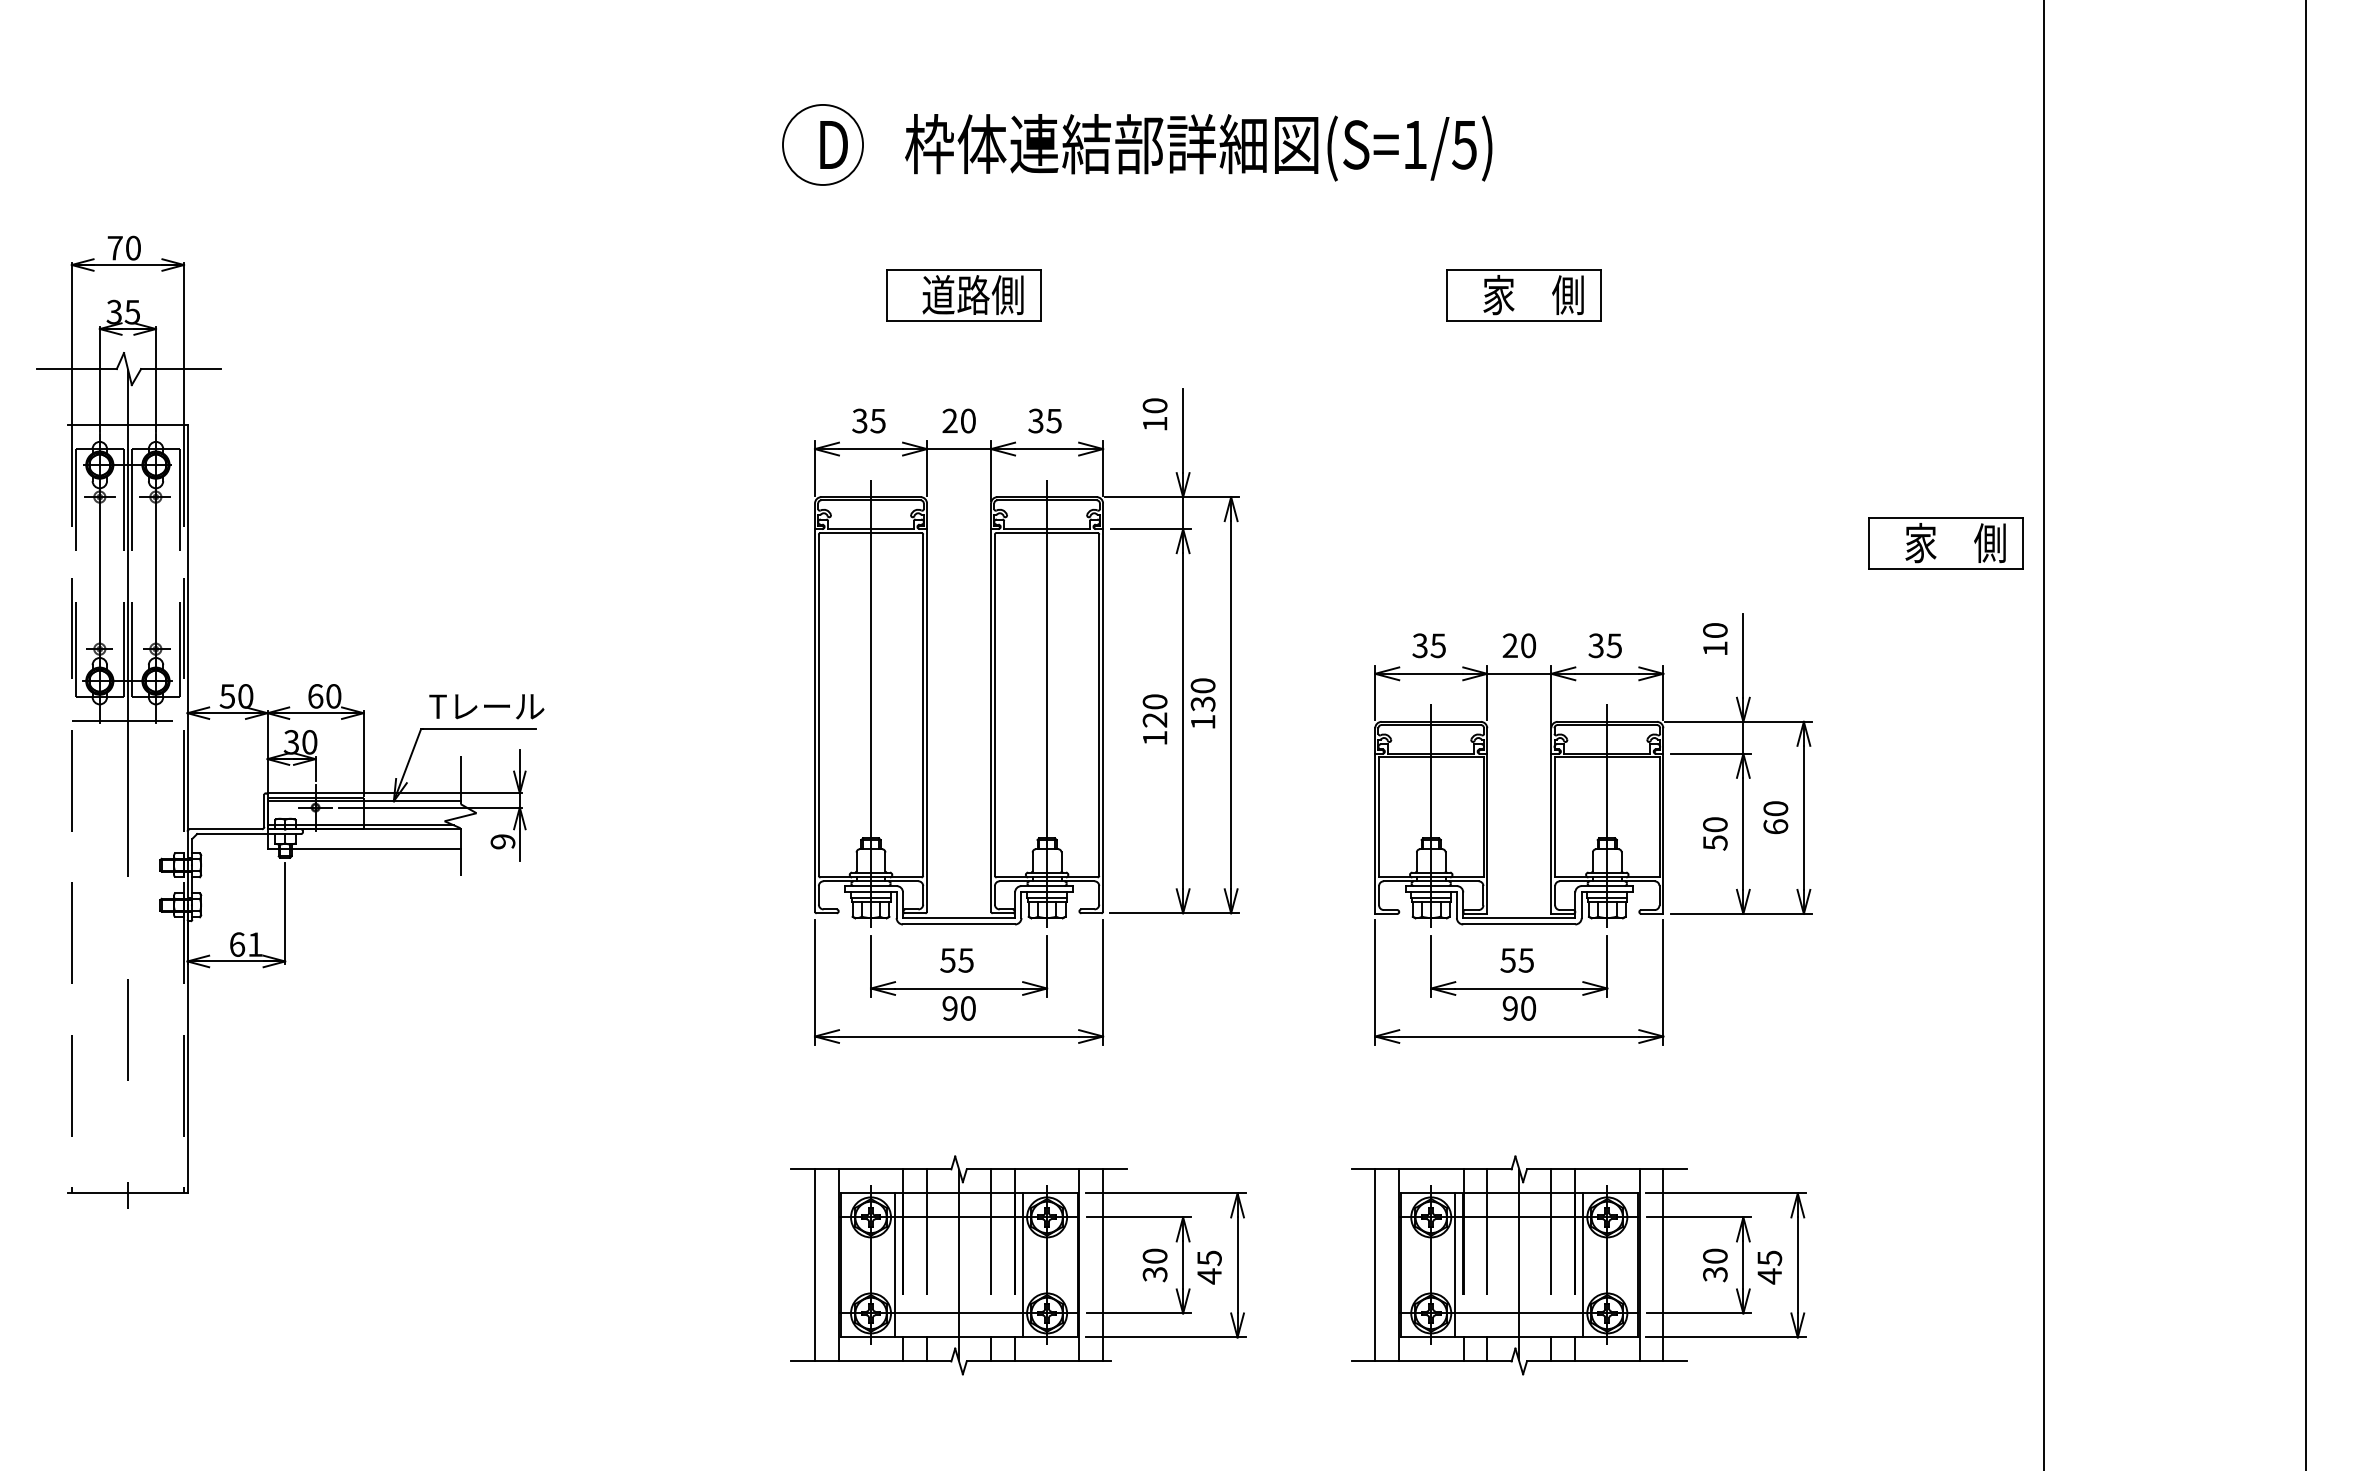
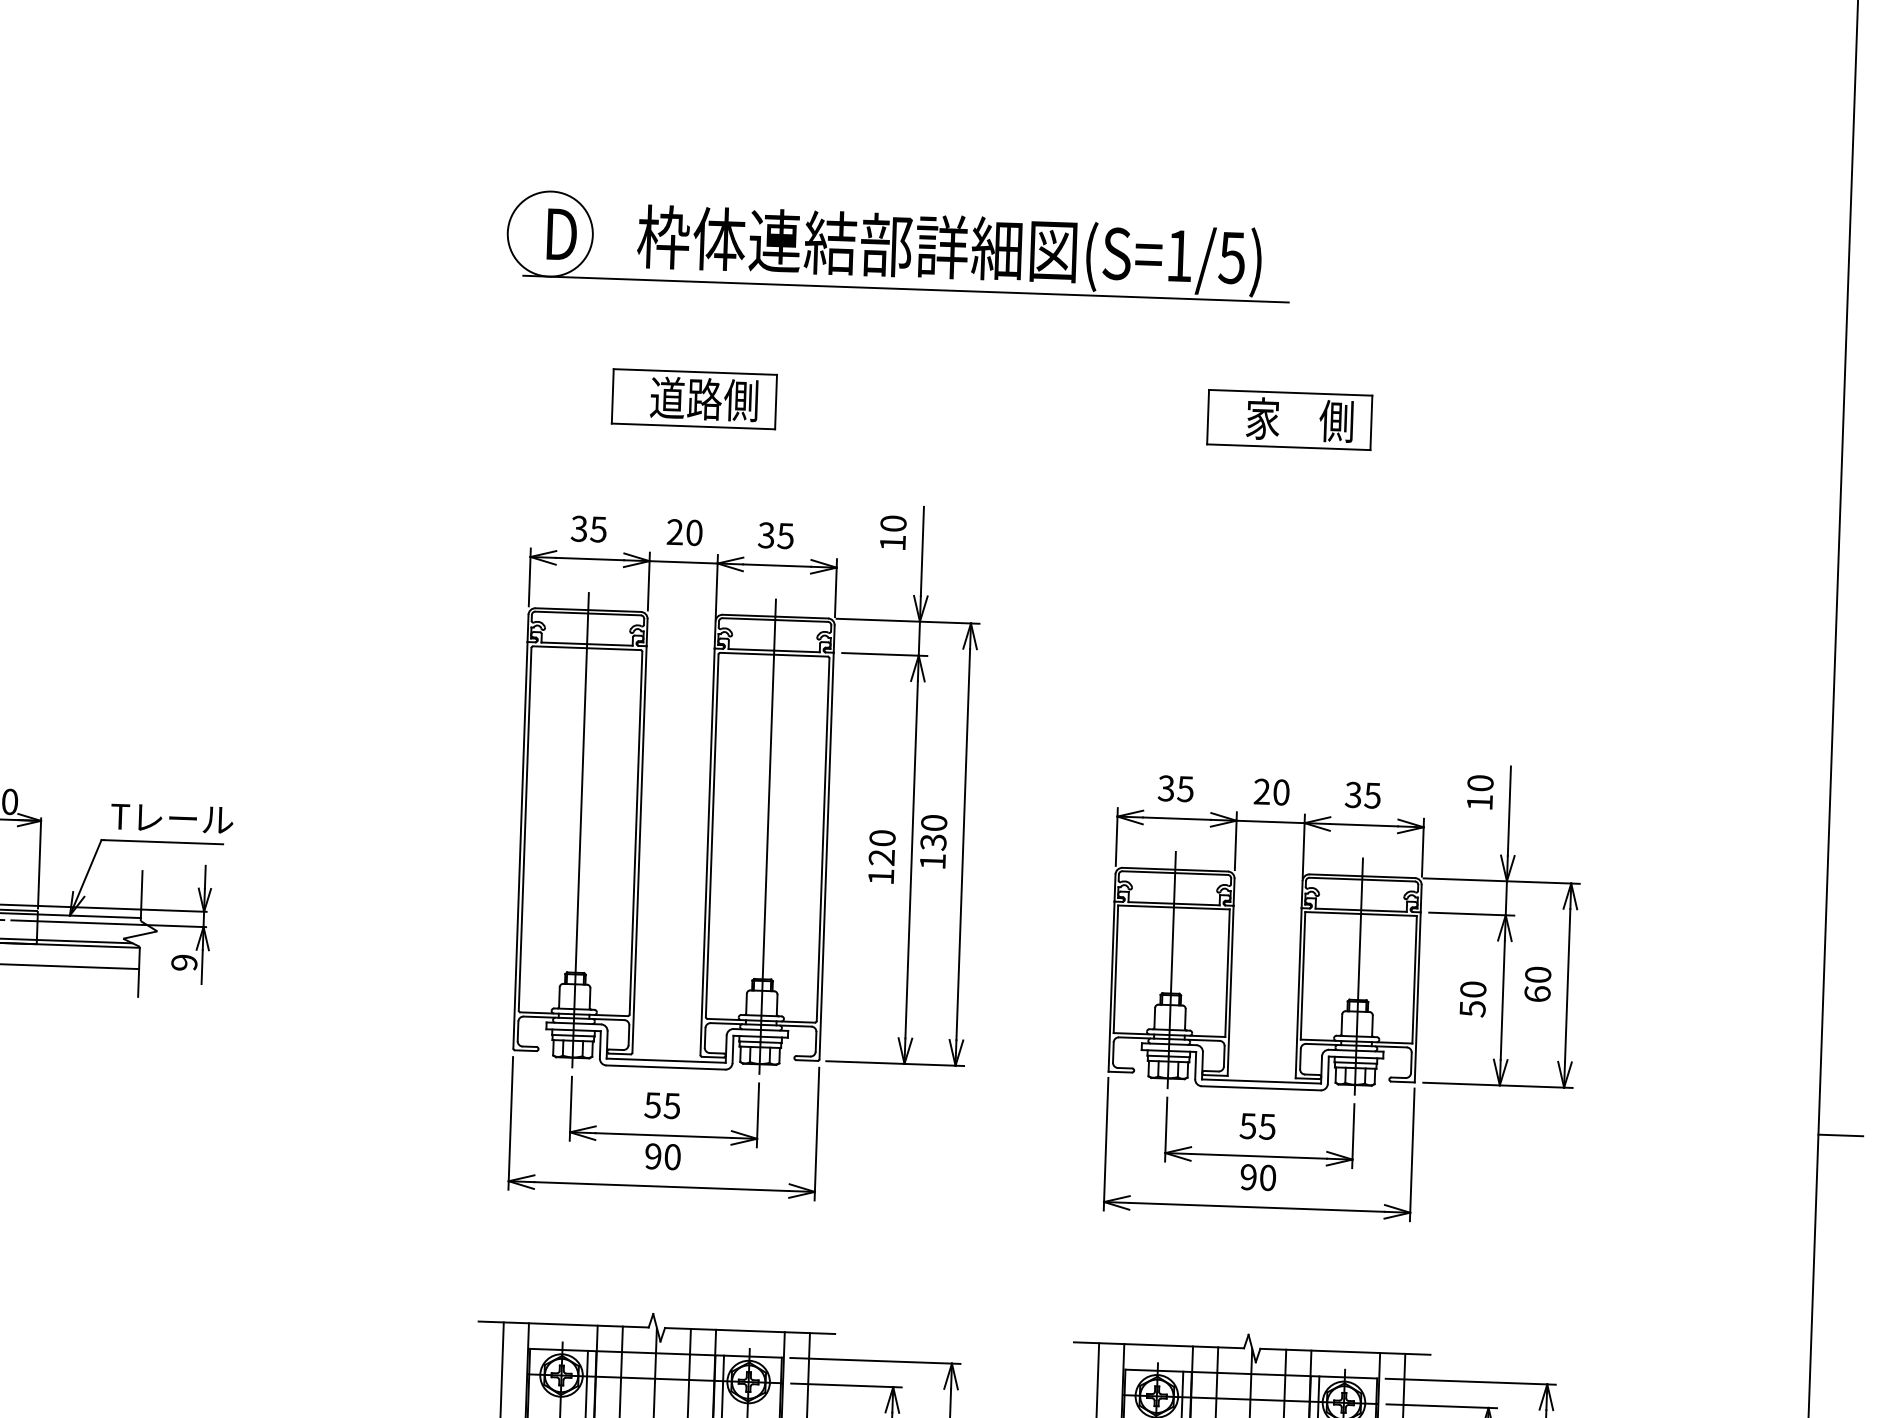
line: (1159, 184) -> (906, 288), added
part: (1945, 543) -> (1728, 699), removed
line: (2065, 949) -> (1840, 1135), added

